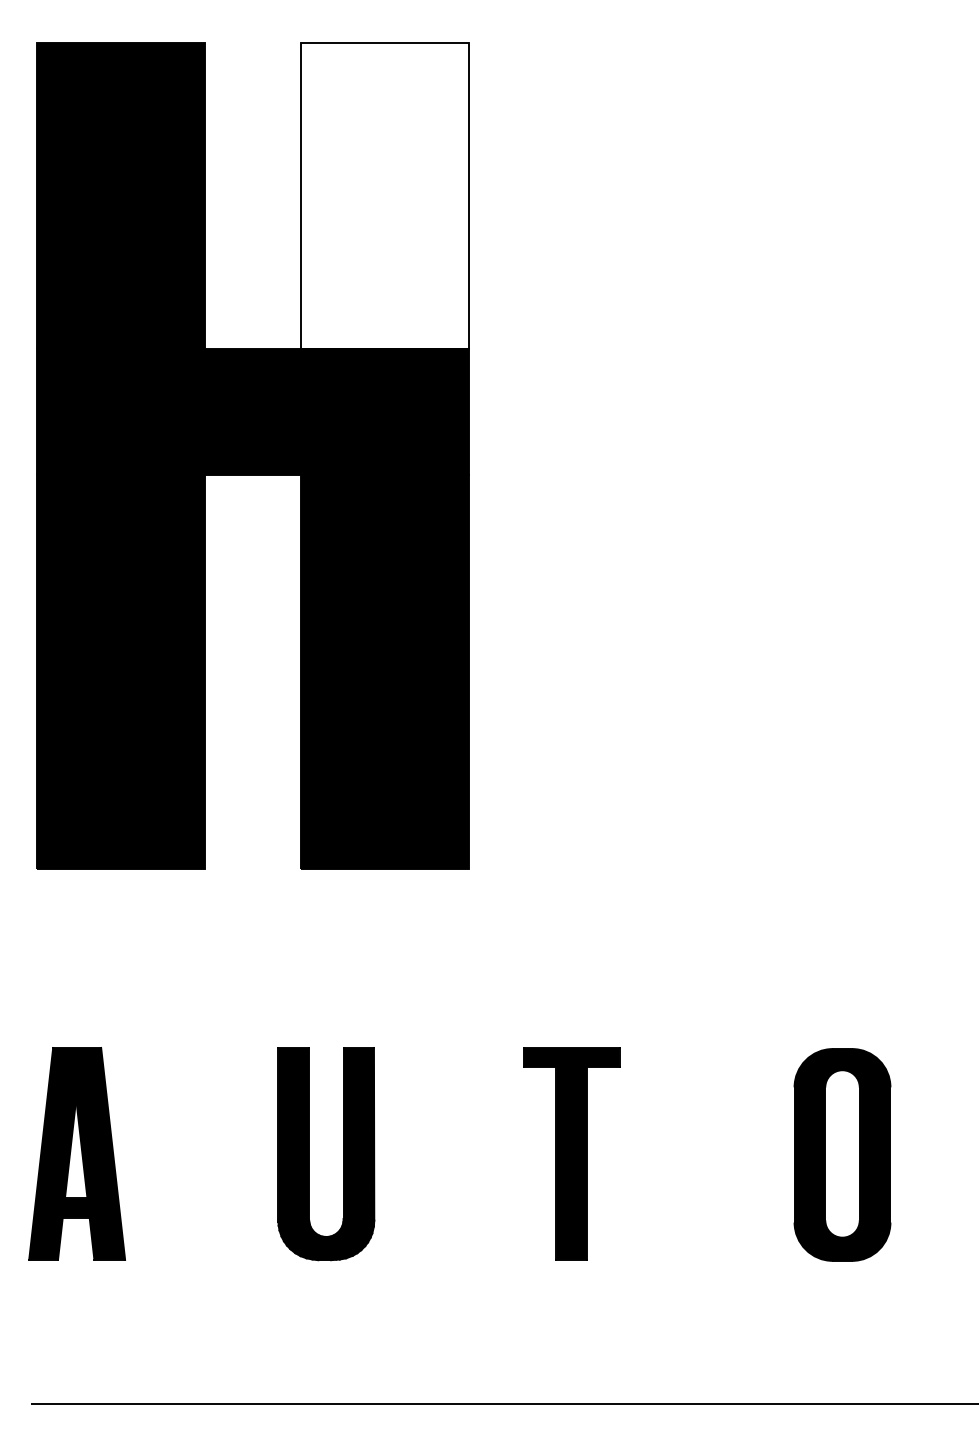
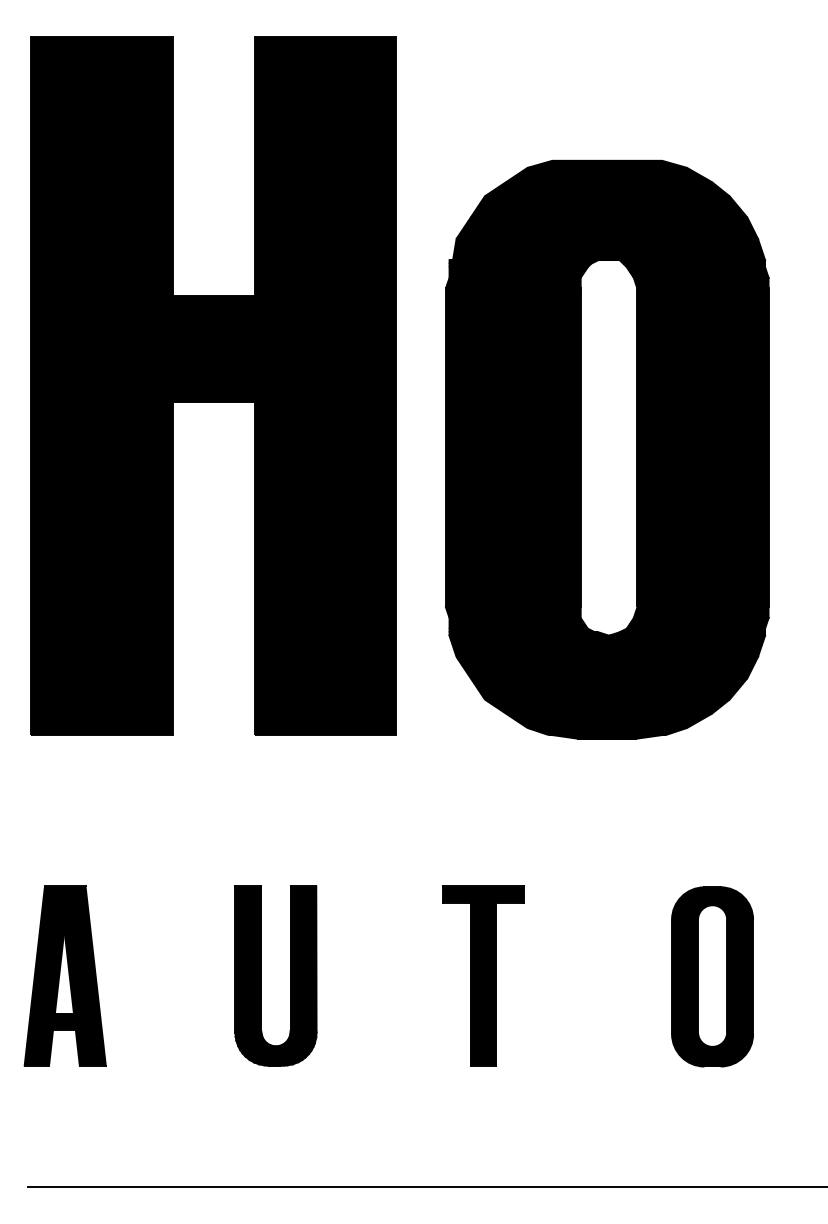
fill: (384, 196) -> (325, 166), added
part: (717, 531) -> (606, 449), added

